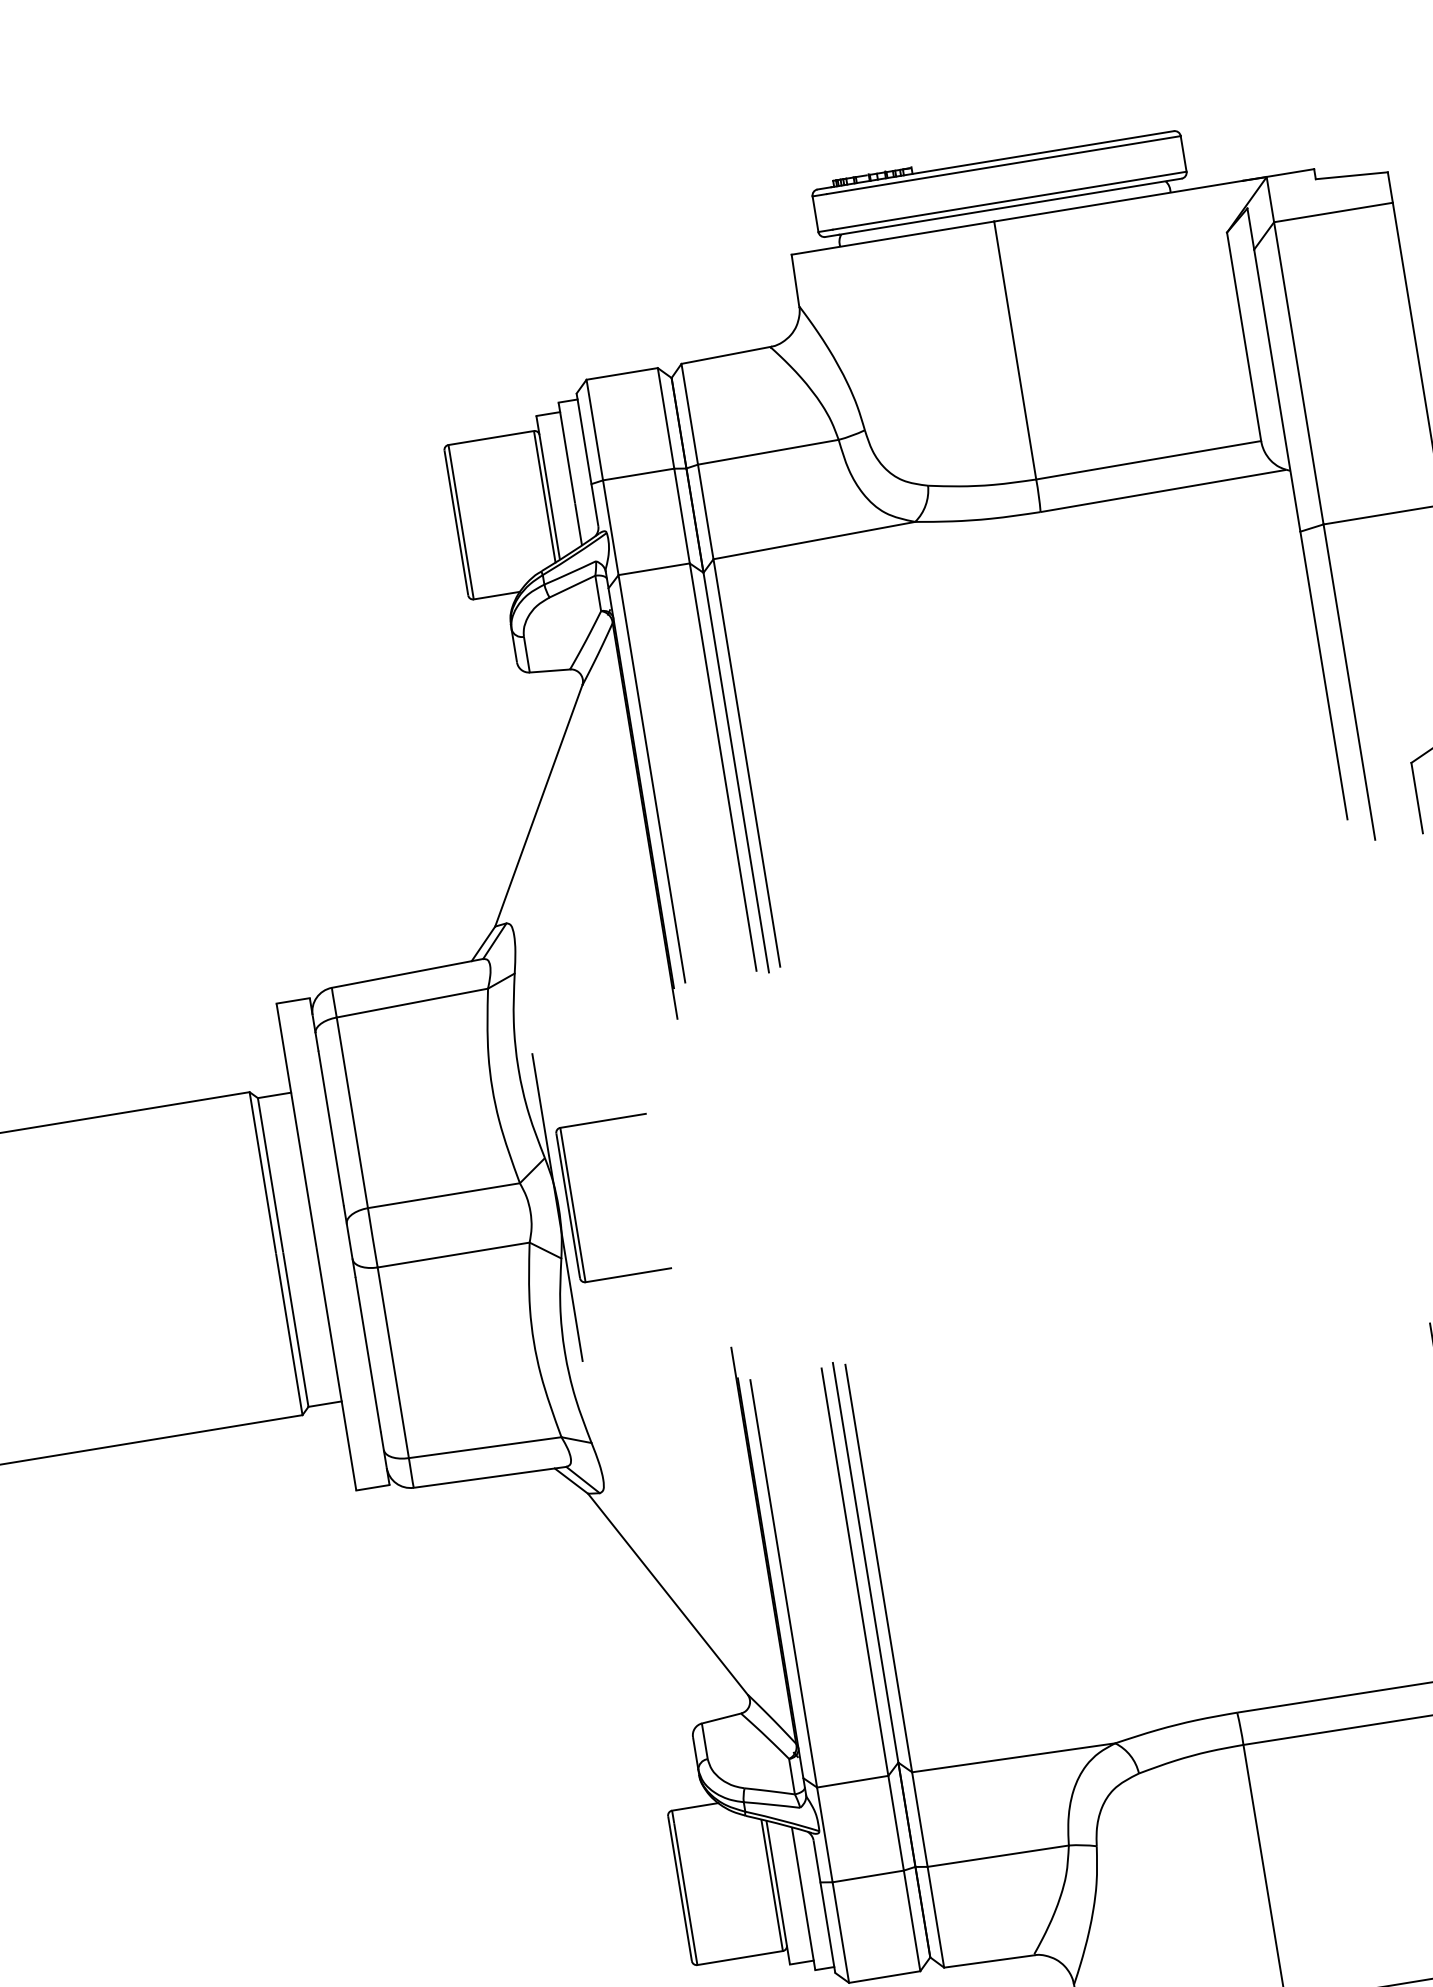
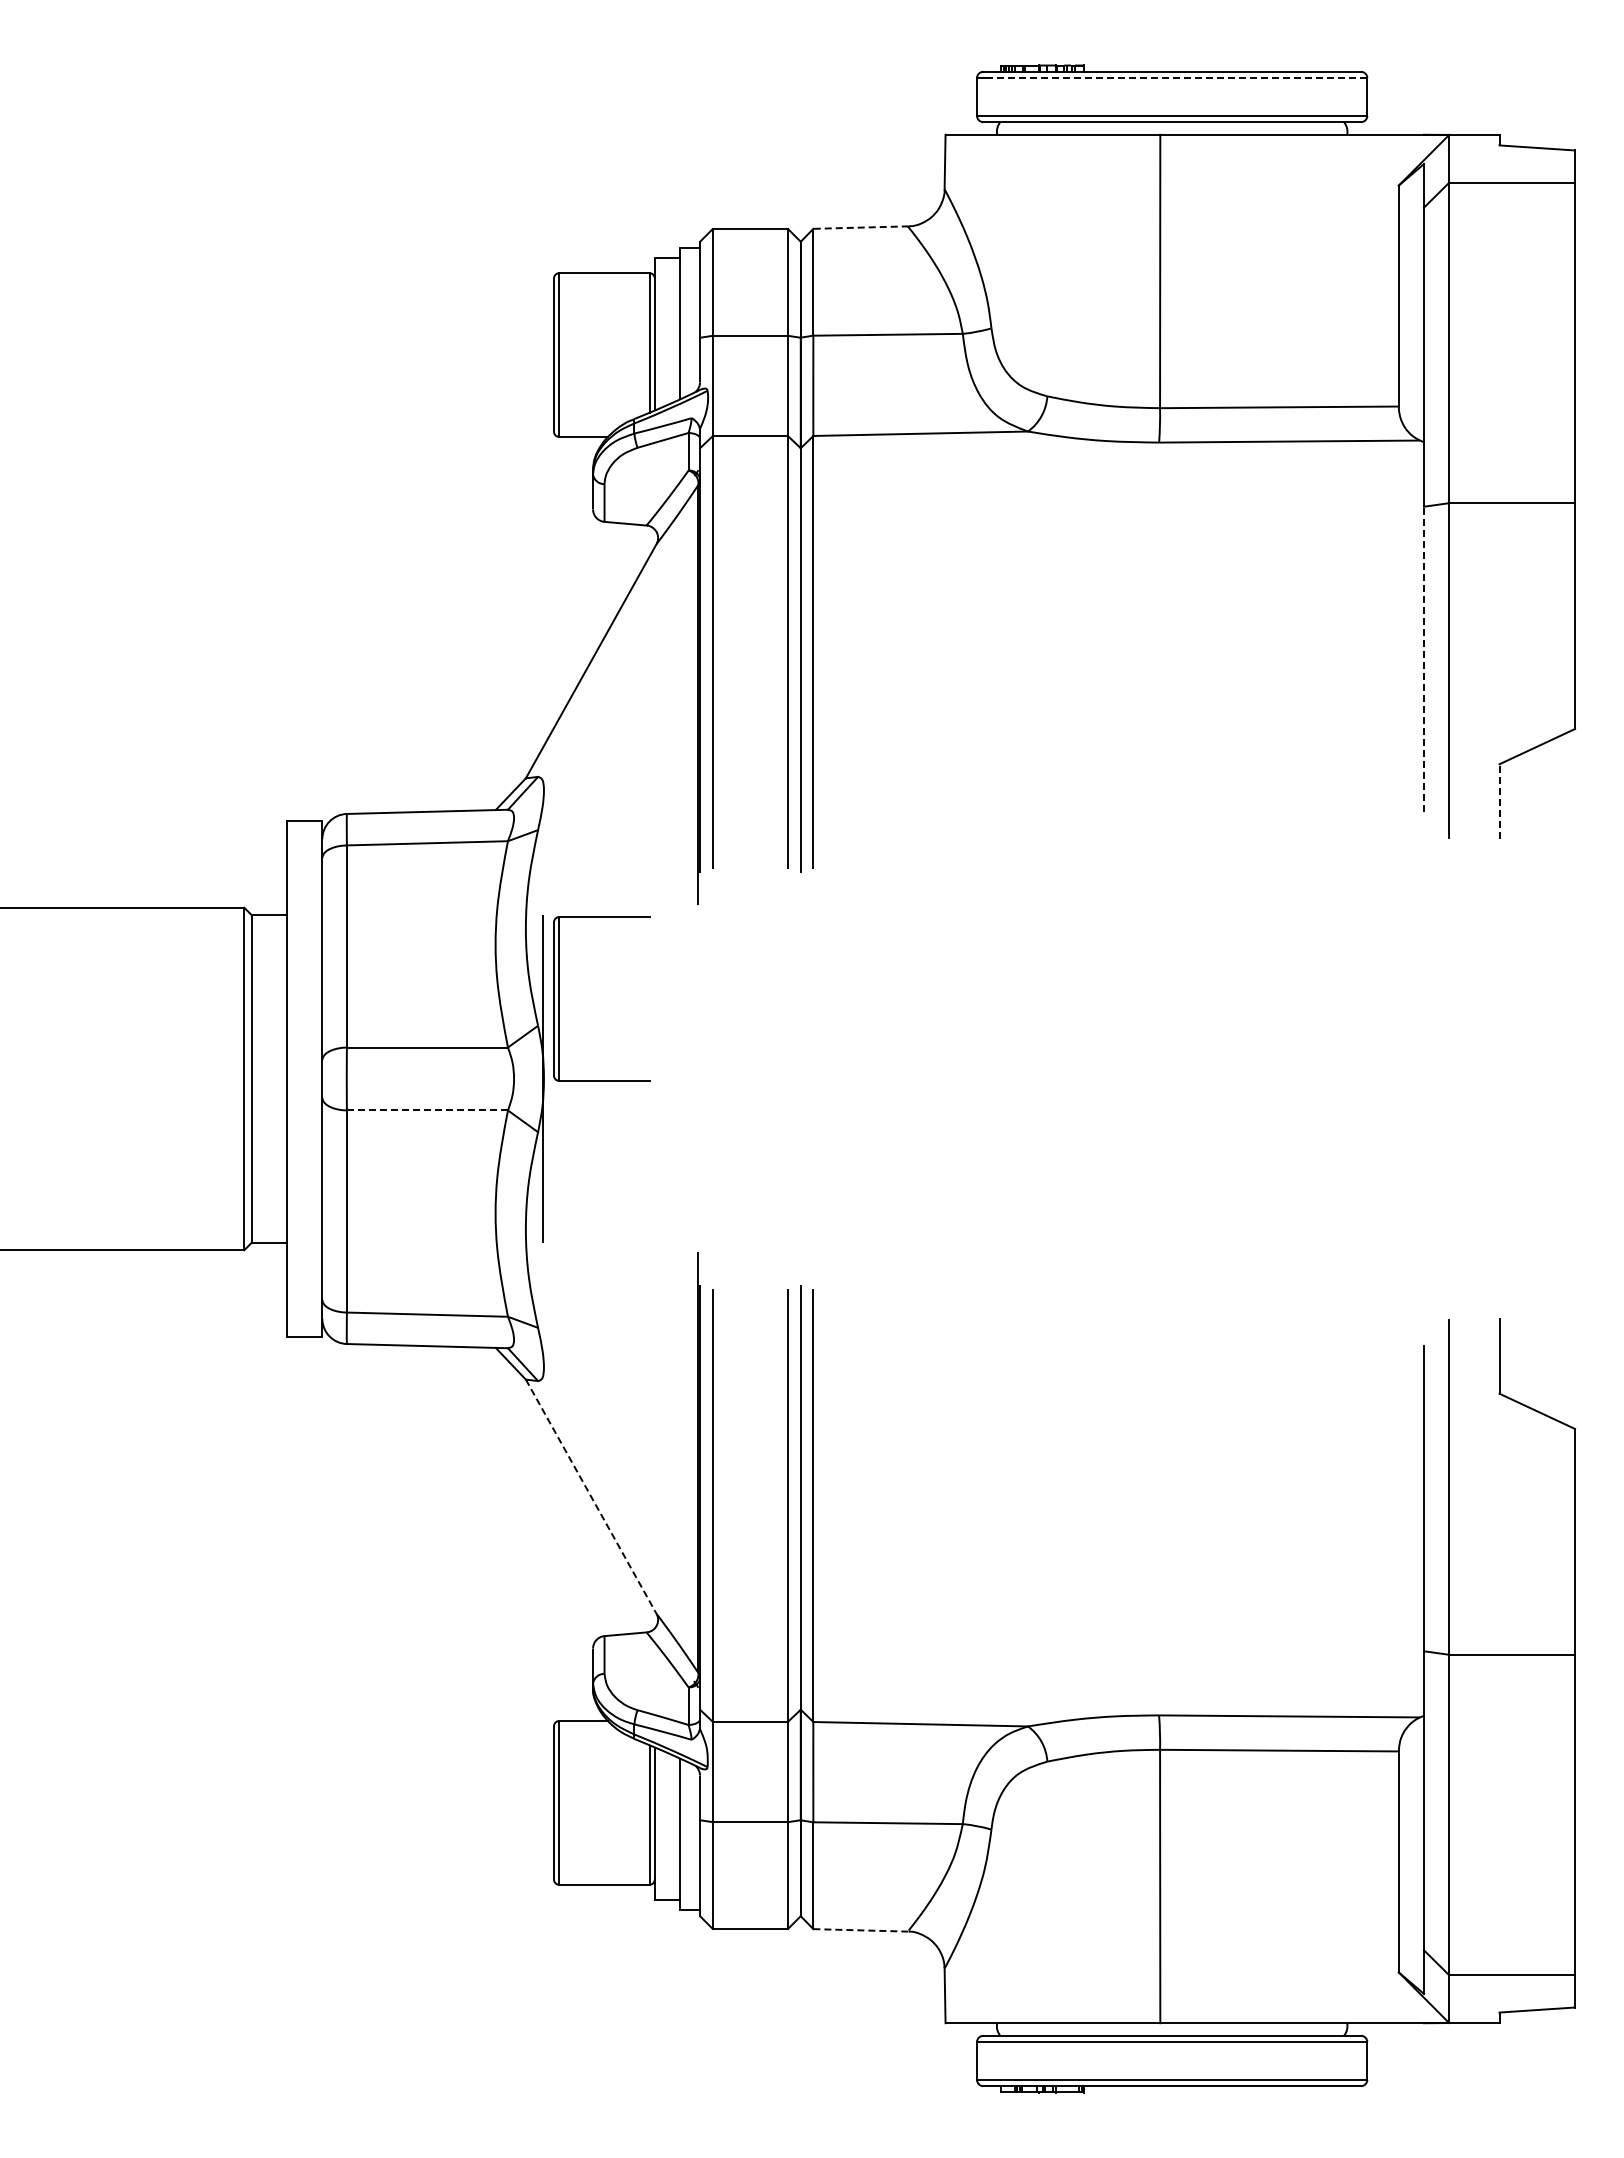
line: (1003, 165) -> (1179, 78), solid -> dashed
line: (726, 355) -> (861, 227), solid -> dashed
line: (1323, 674) -> (1423, 658), solid -> dashed
line: (1417, 798) -> (1499, 801), solid -> dashed
part: (573, 1204) -> (559, 998), moved
line: (453, 1255) -> (427, 1110), solid -> dashed
line: (668, 1594) -> (591, 1497), solid -> dashed
line: (989, 1961) -> (861, 1930), solid -> dashed

